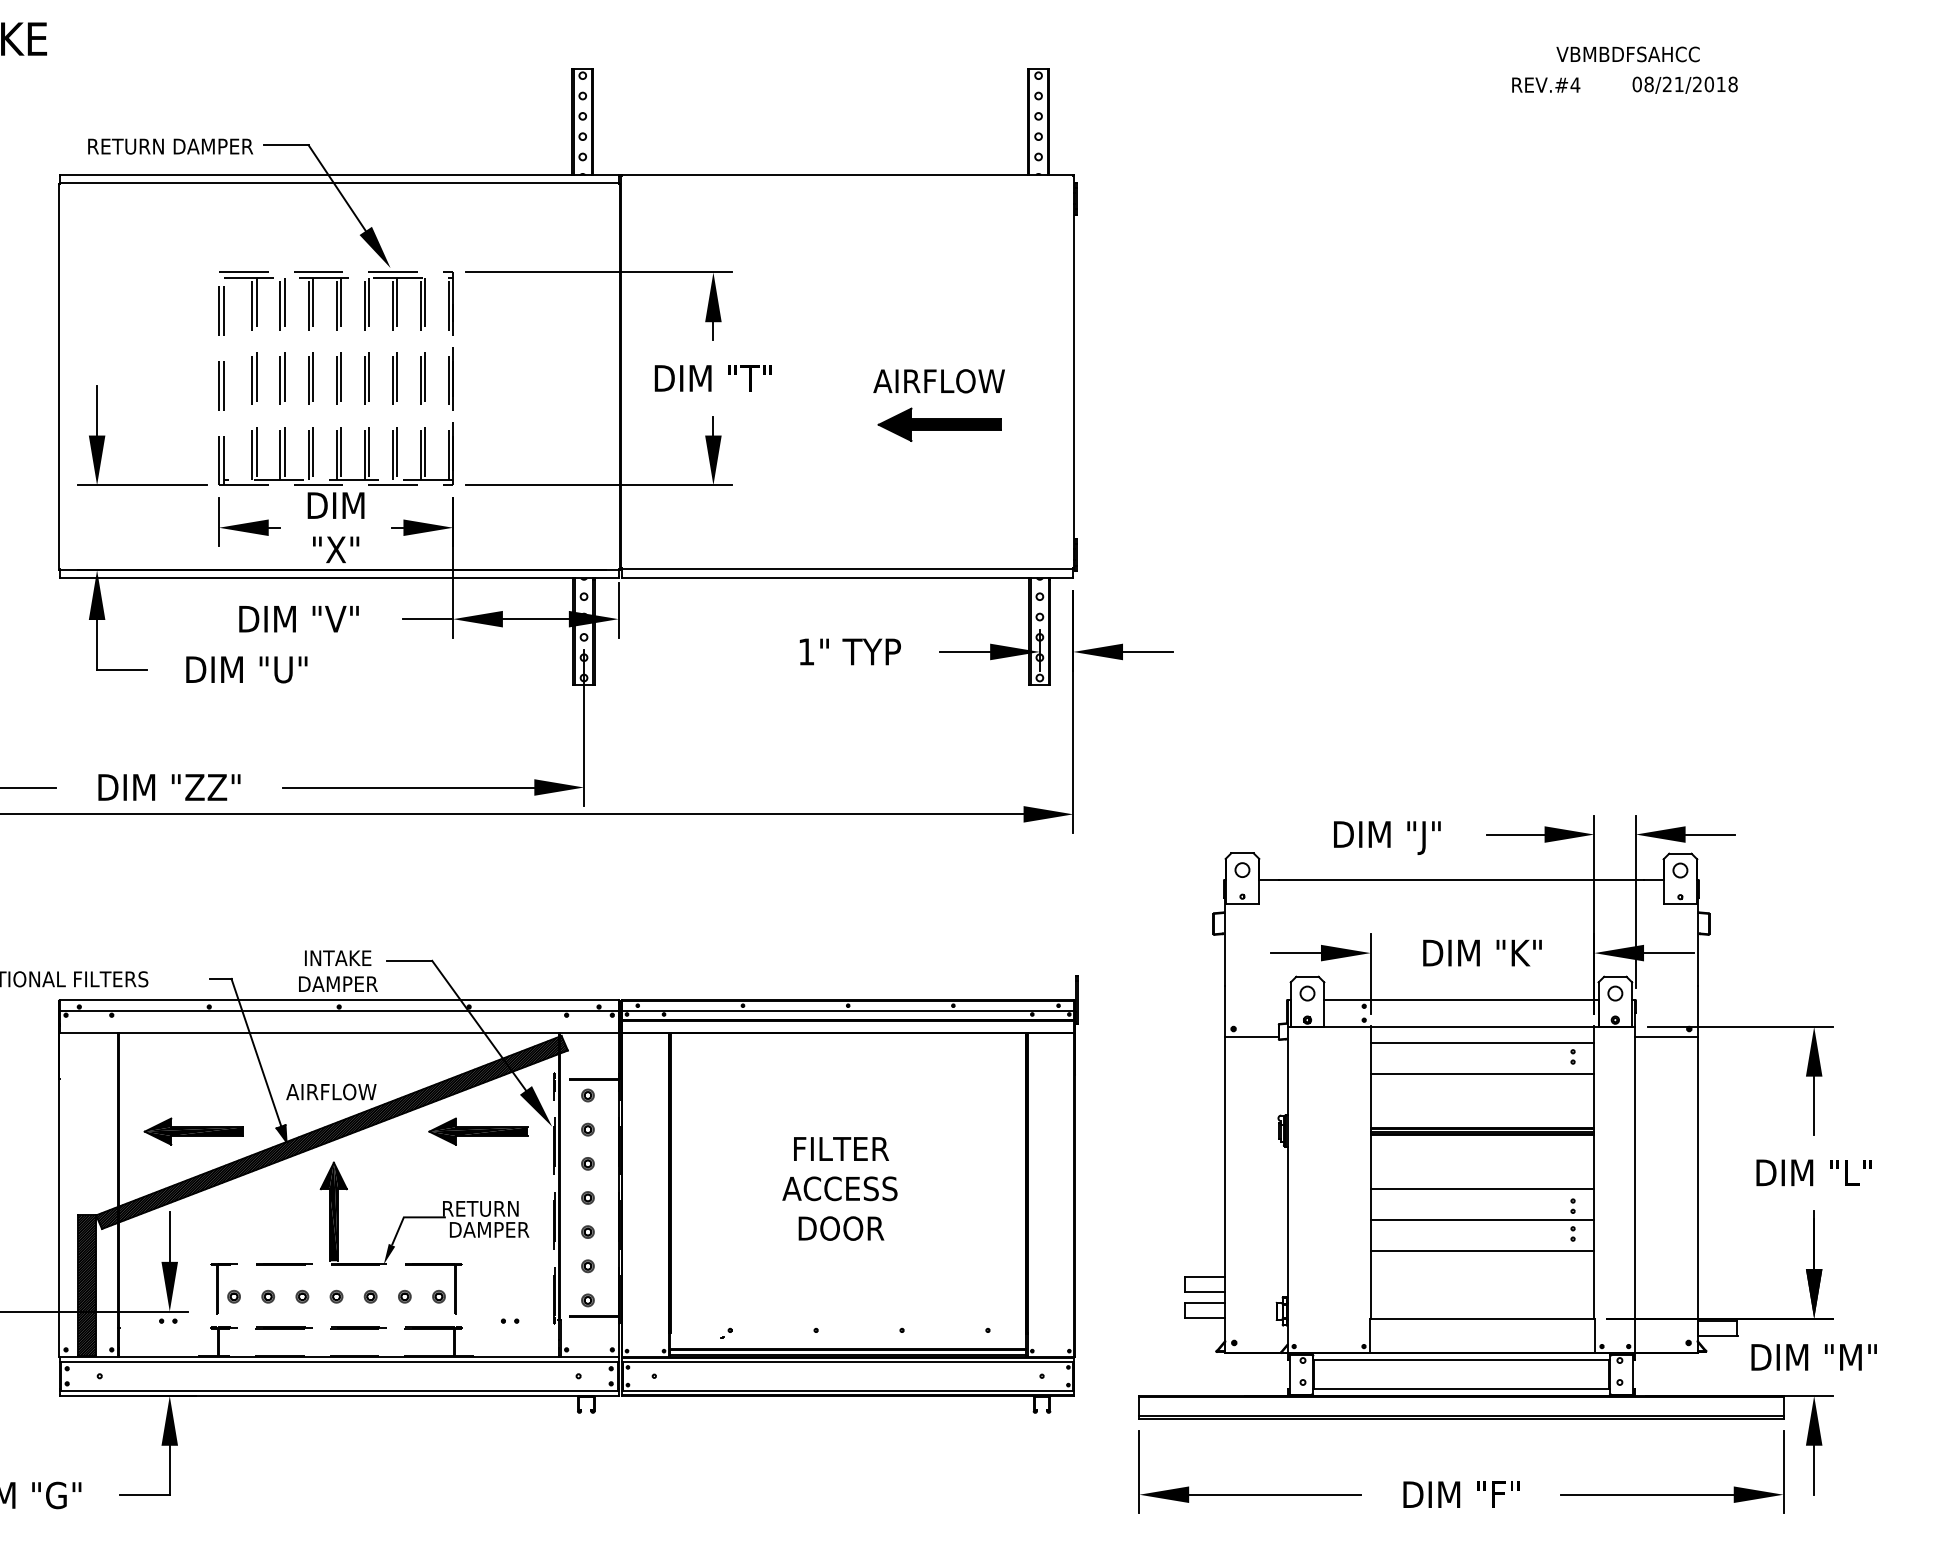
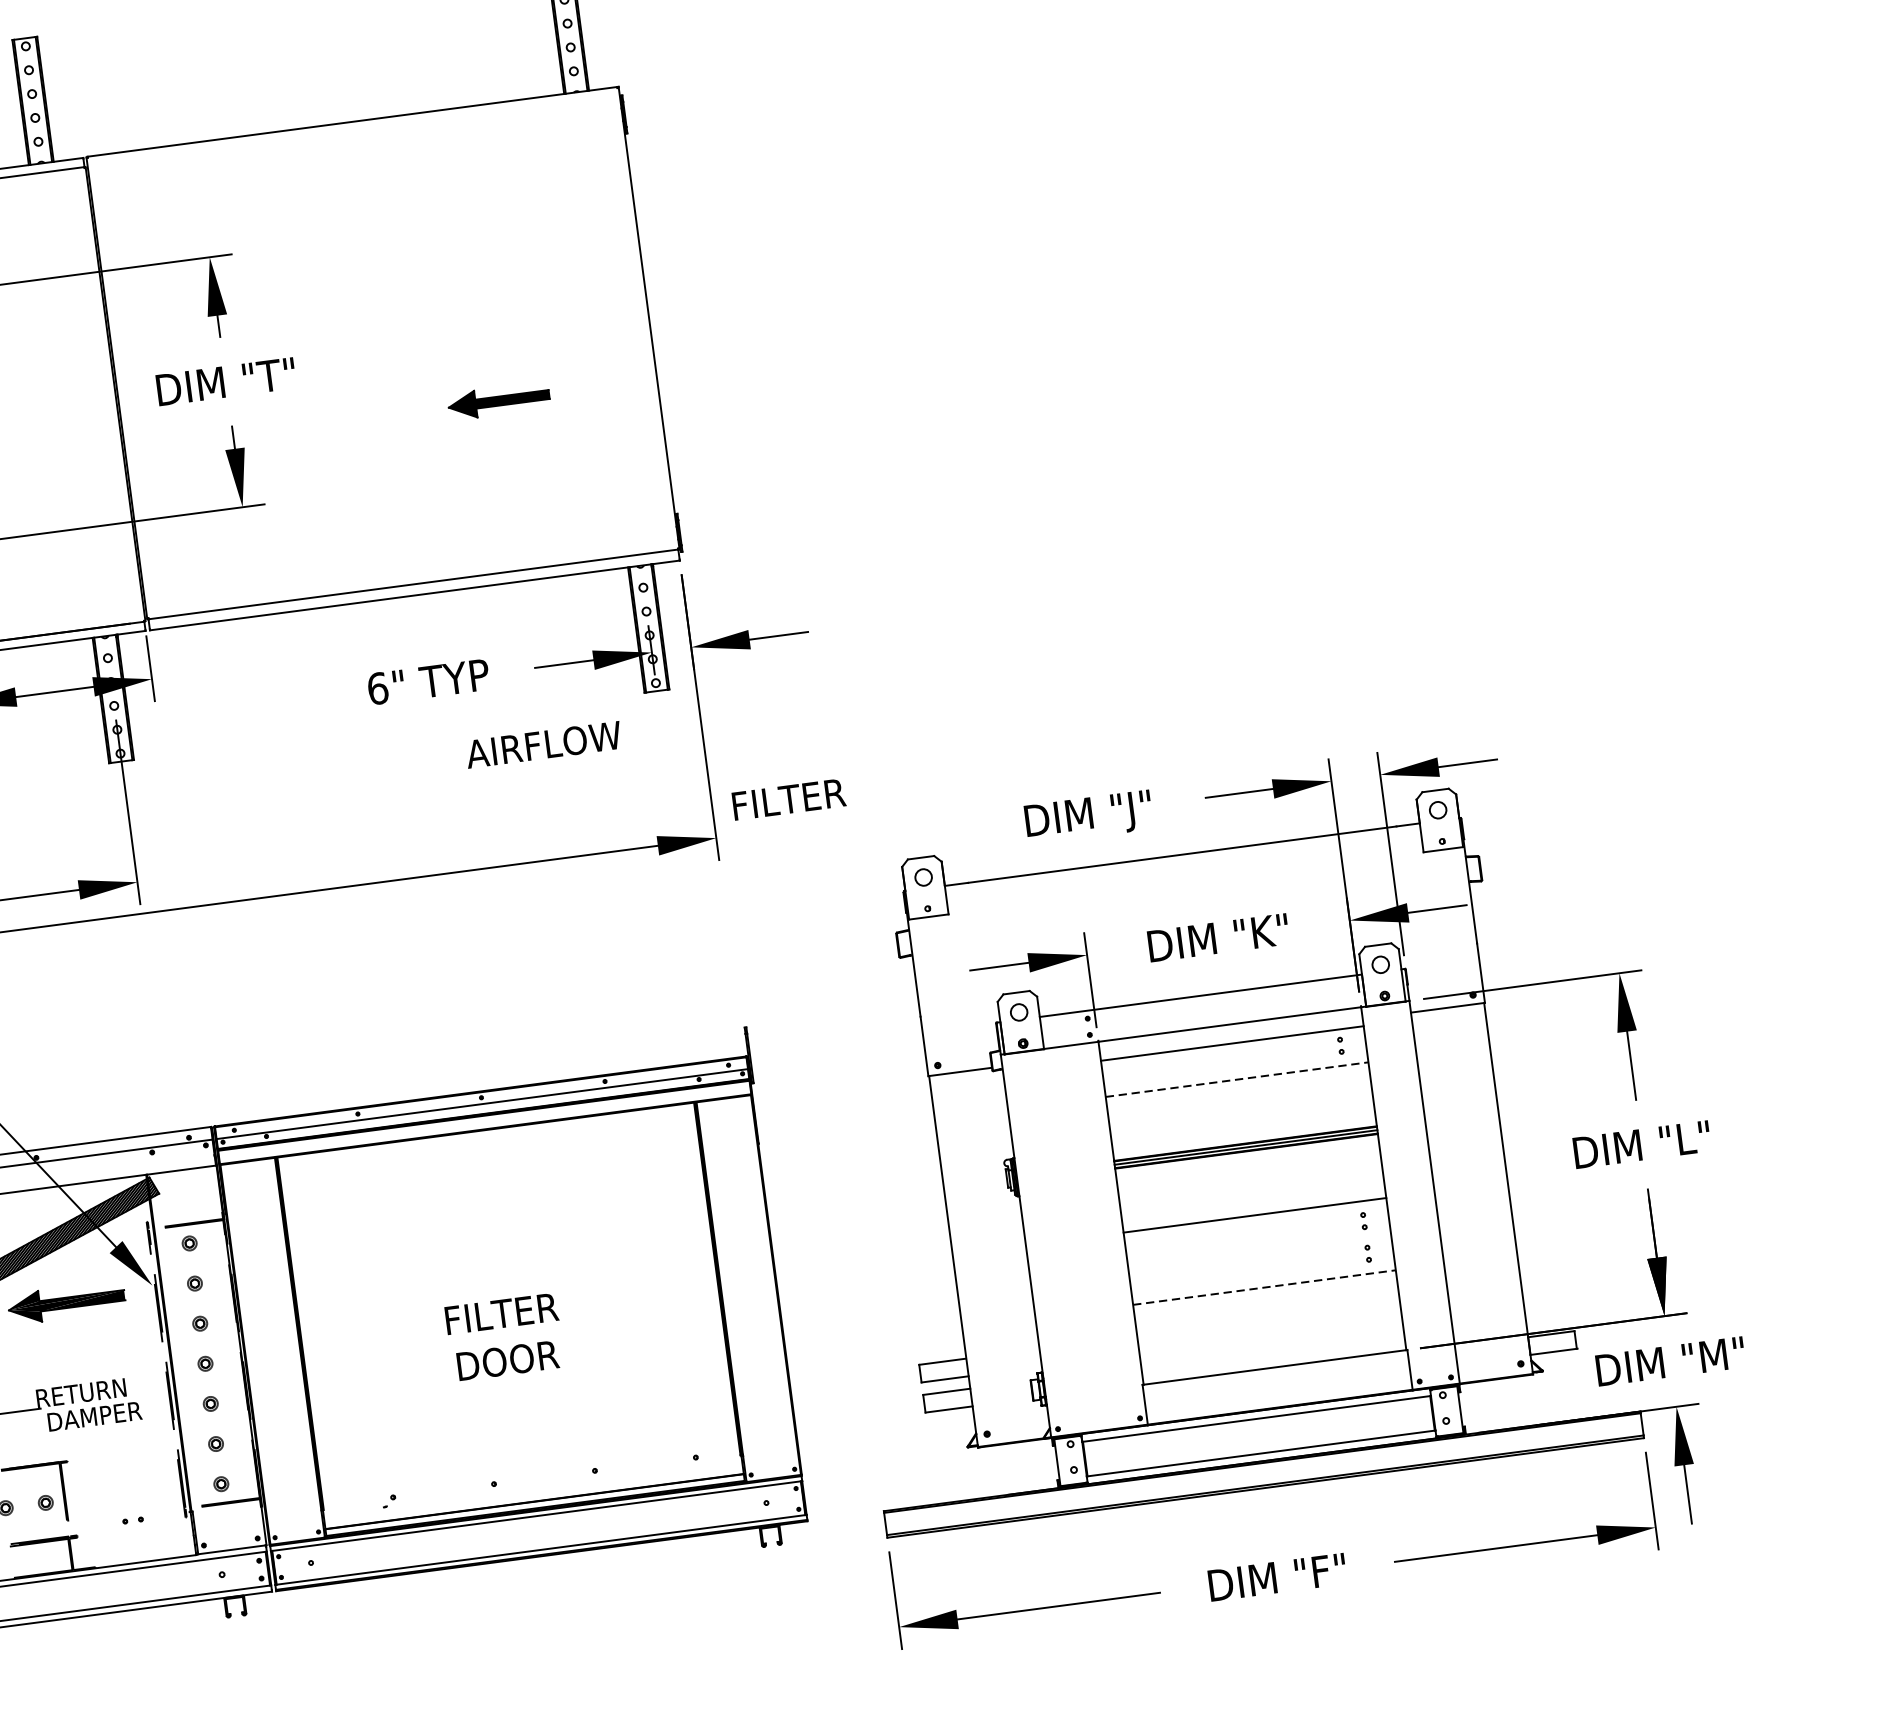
text: (938, 381) -> (542, 745), moved
part: (939, 424) -> (498, 400), size x0.7
text: (806, 651) -> (377, 688), 1" -> 6"
line: (1482, 1073) -> (1237, 1079), solid -> dashed
text: (841, 1148) -> (789, 798), moved
text: (839, 1188) -> (499, 1313), ACCESS -> FILTER
line: (1482, 1220) -> (1259, 1251), removed
line: (1482, 1250) -> (1264, 1287), solid -> dashed

